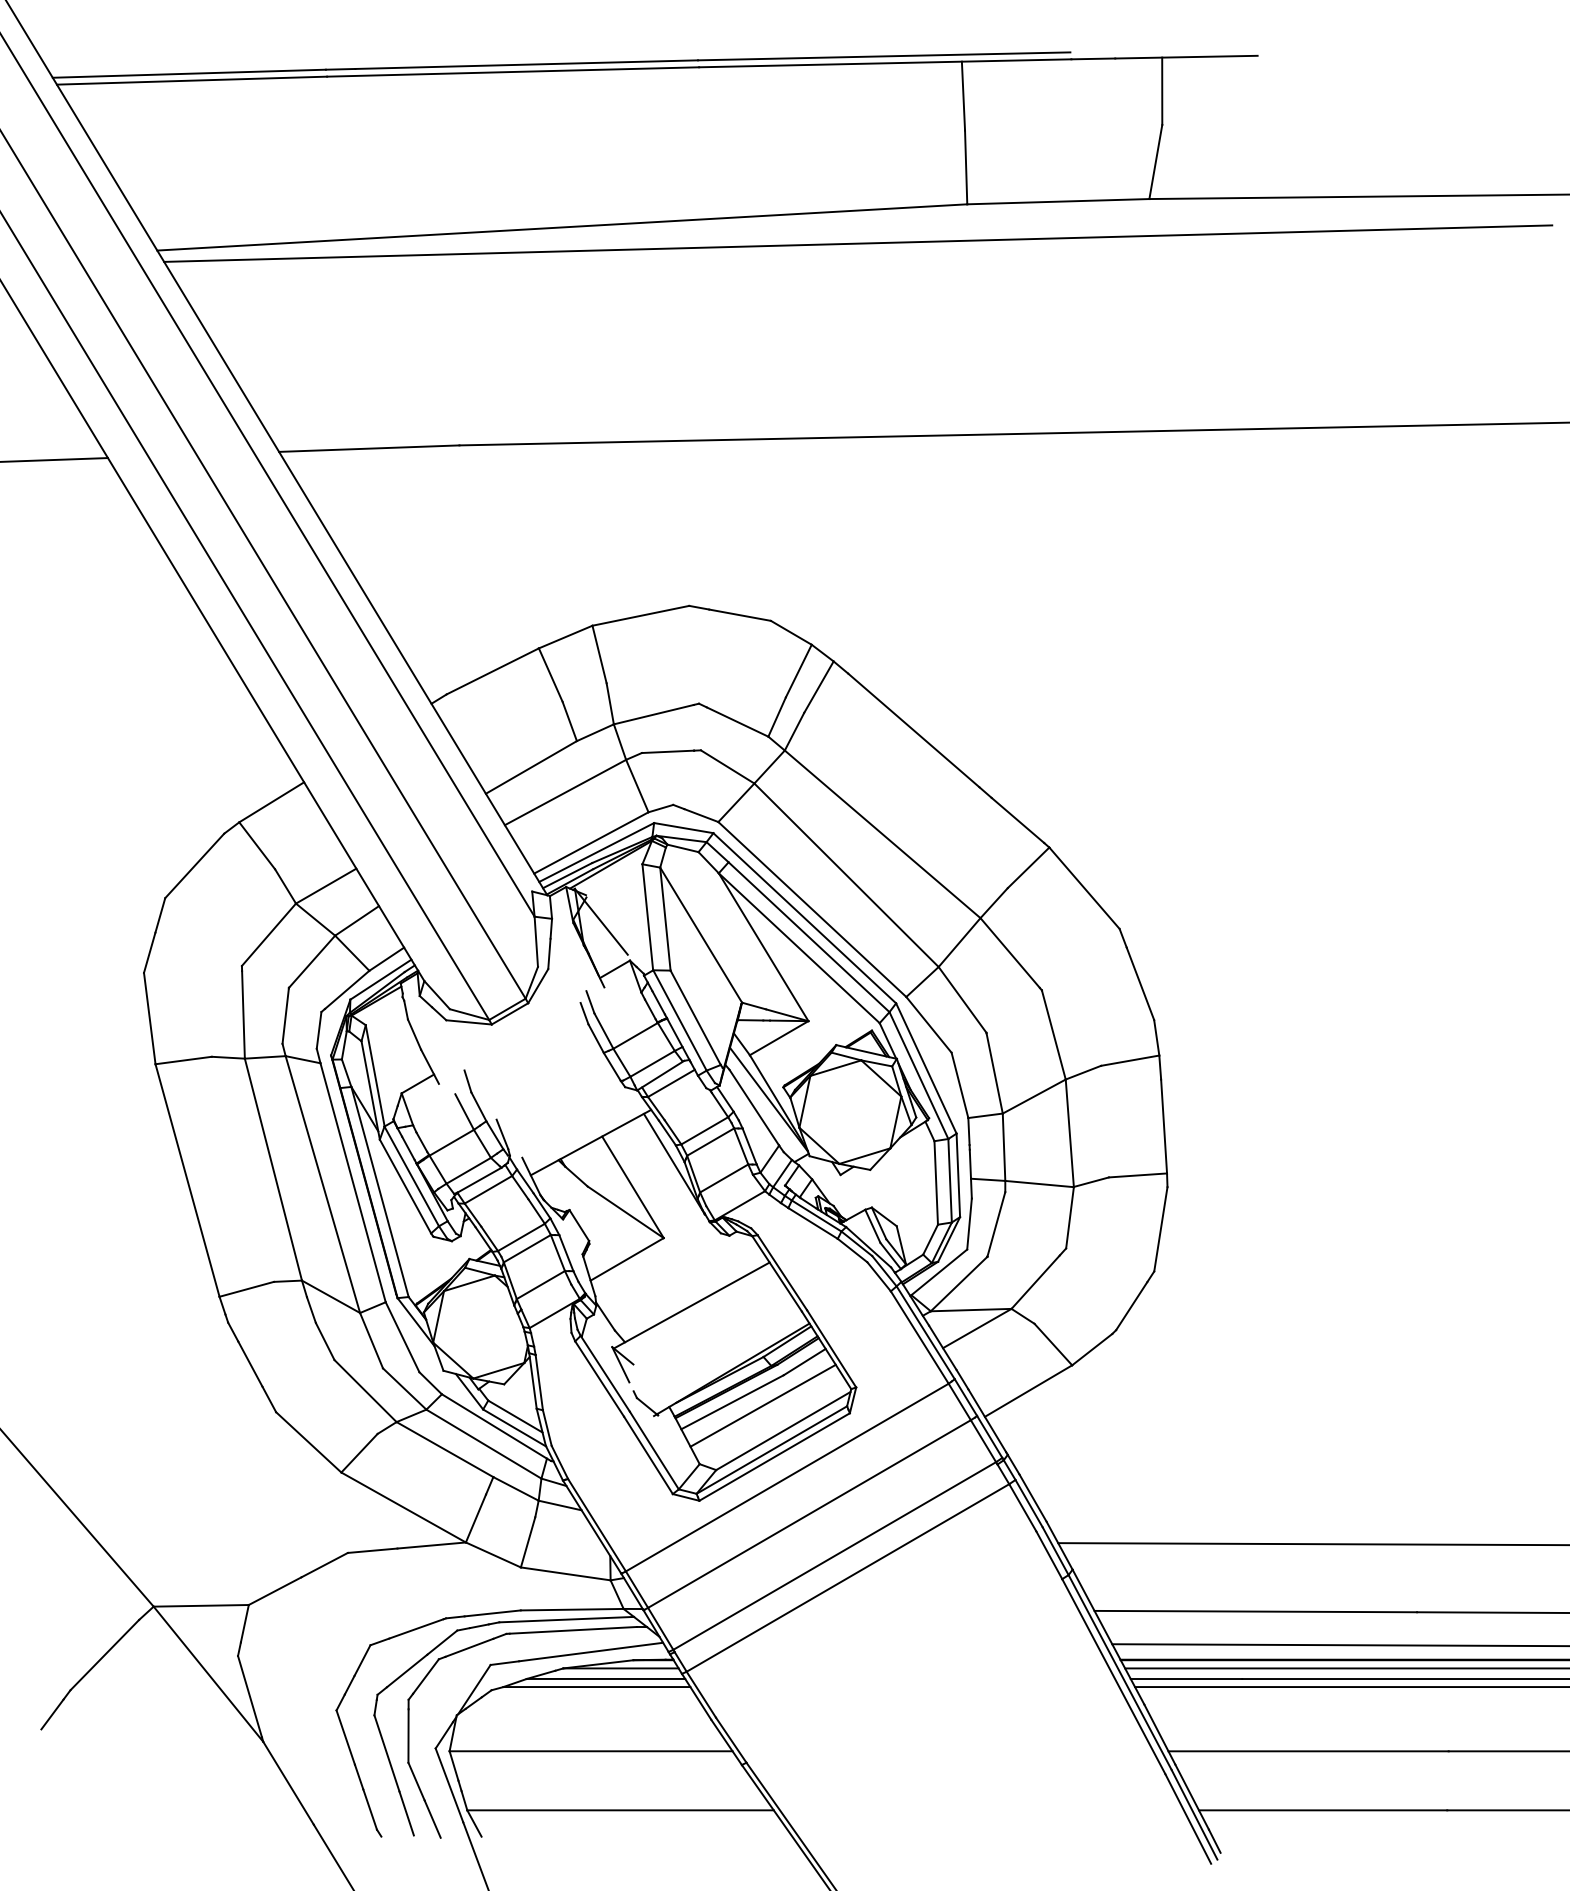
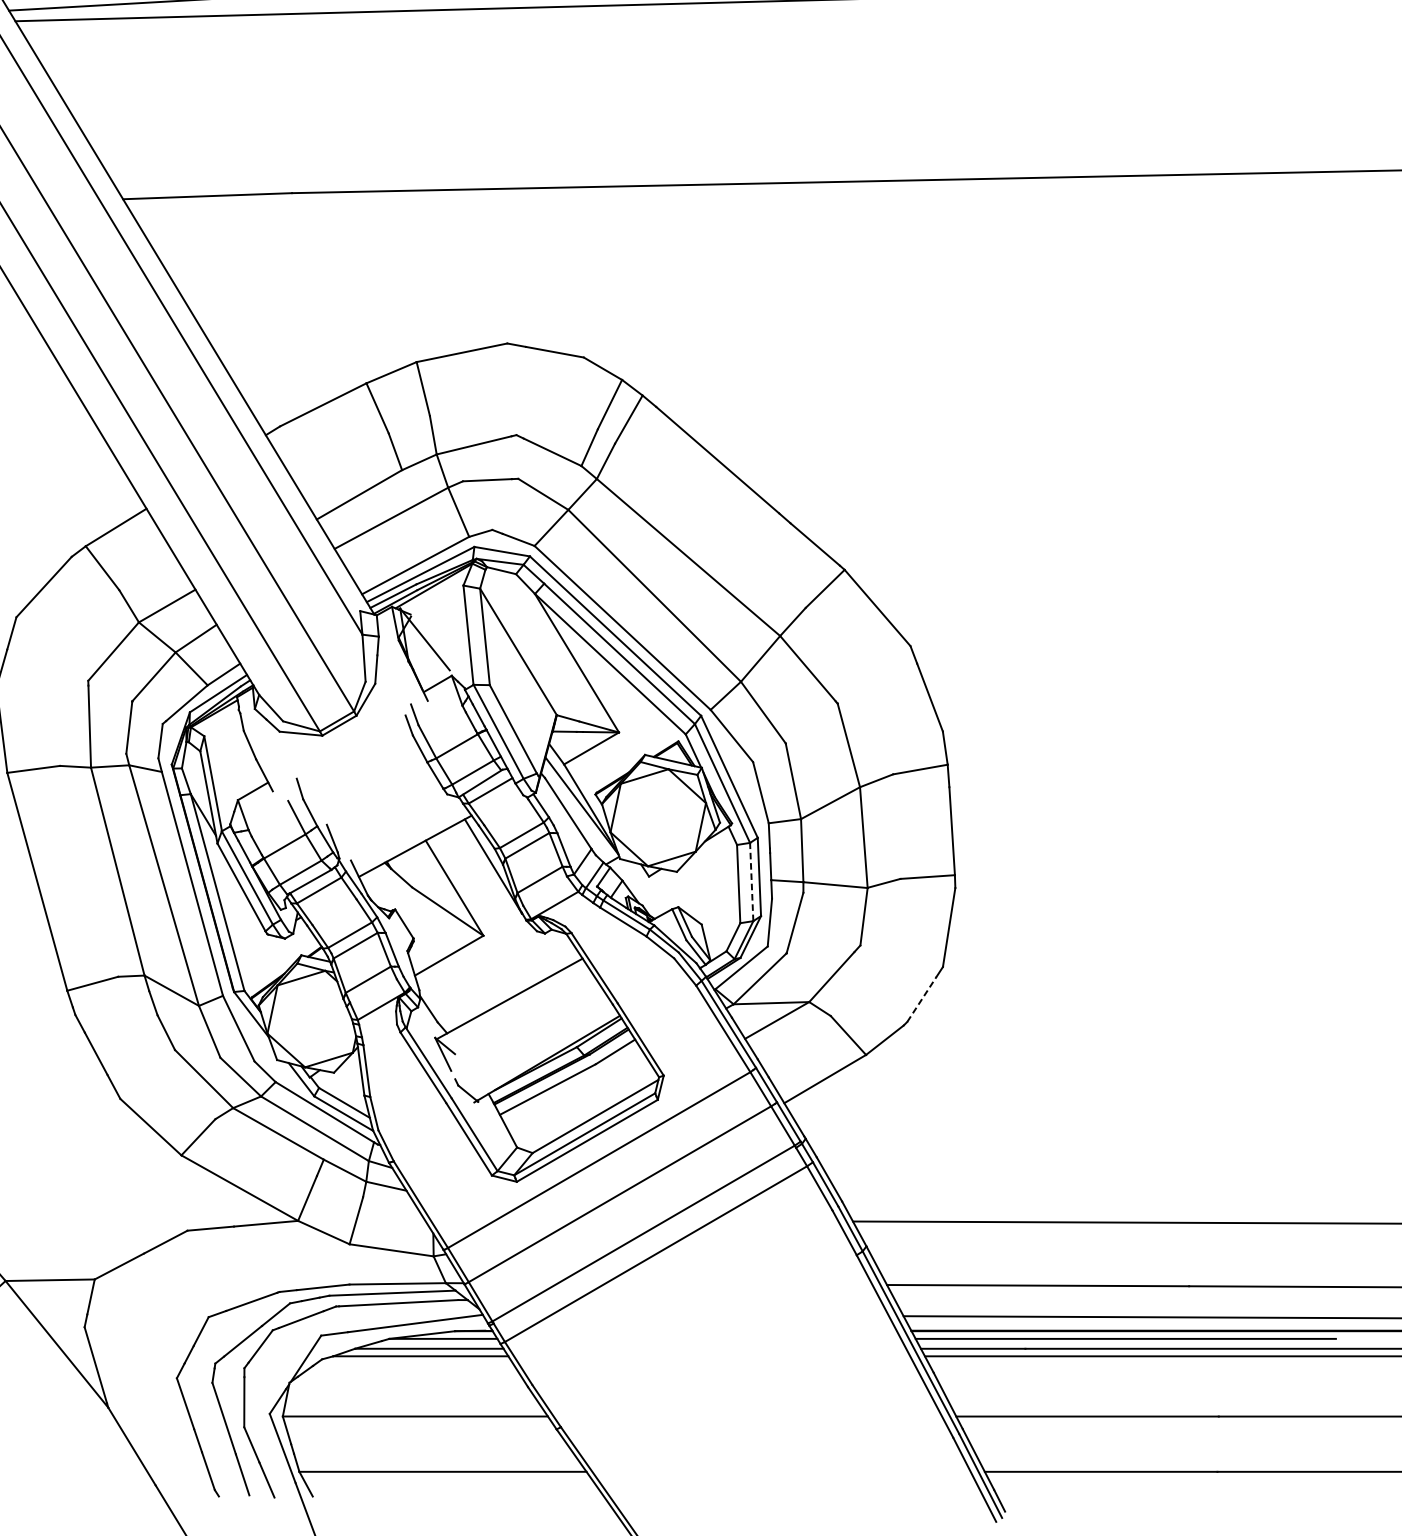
line: (950, 1180) -> (752, 881), solid -> dashed
line: (1131, 1306) -> (921, 999), solid -> dashed
line: (762, 1405) -> (575, 1092), removed

